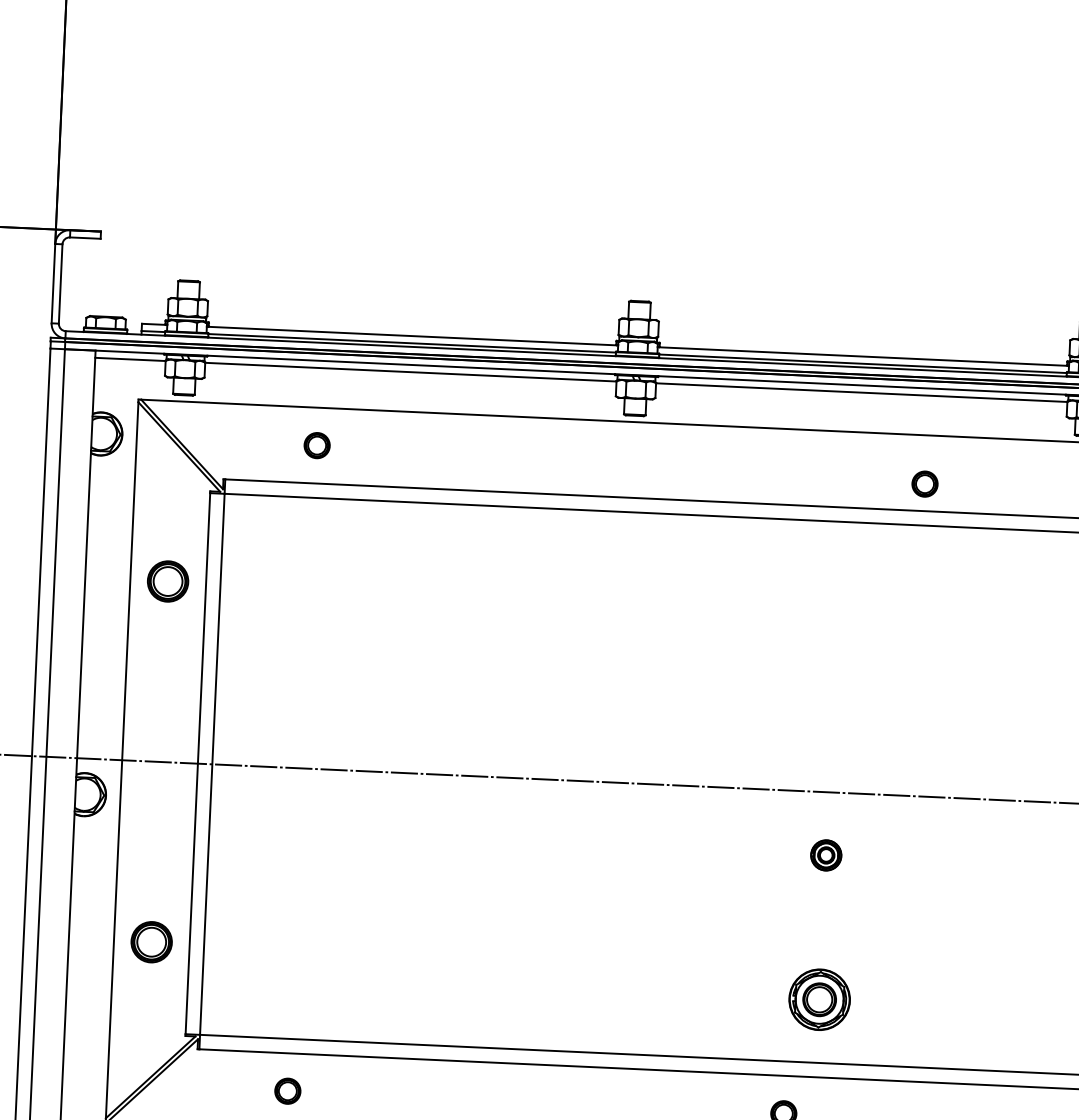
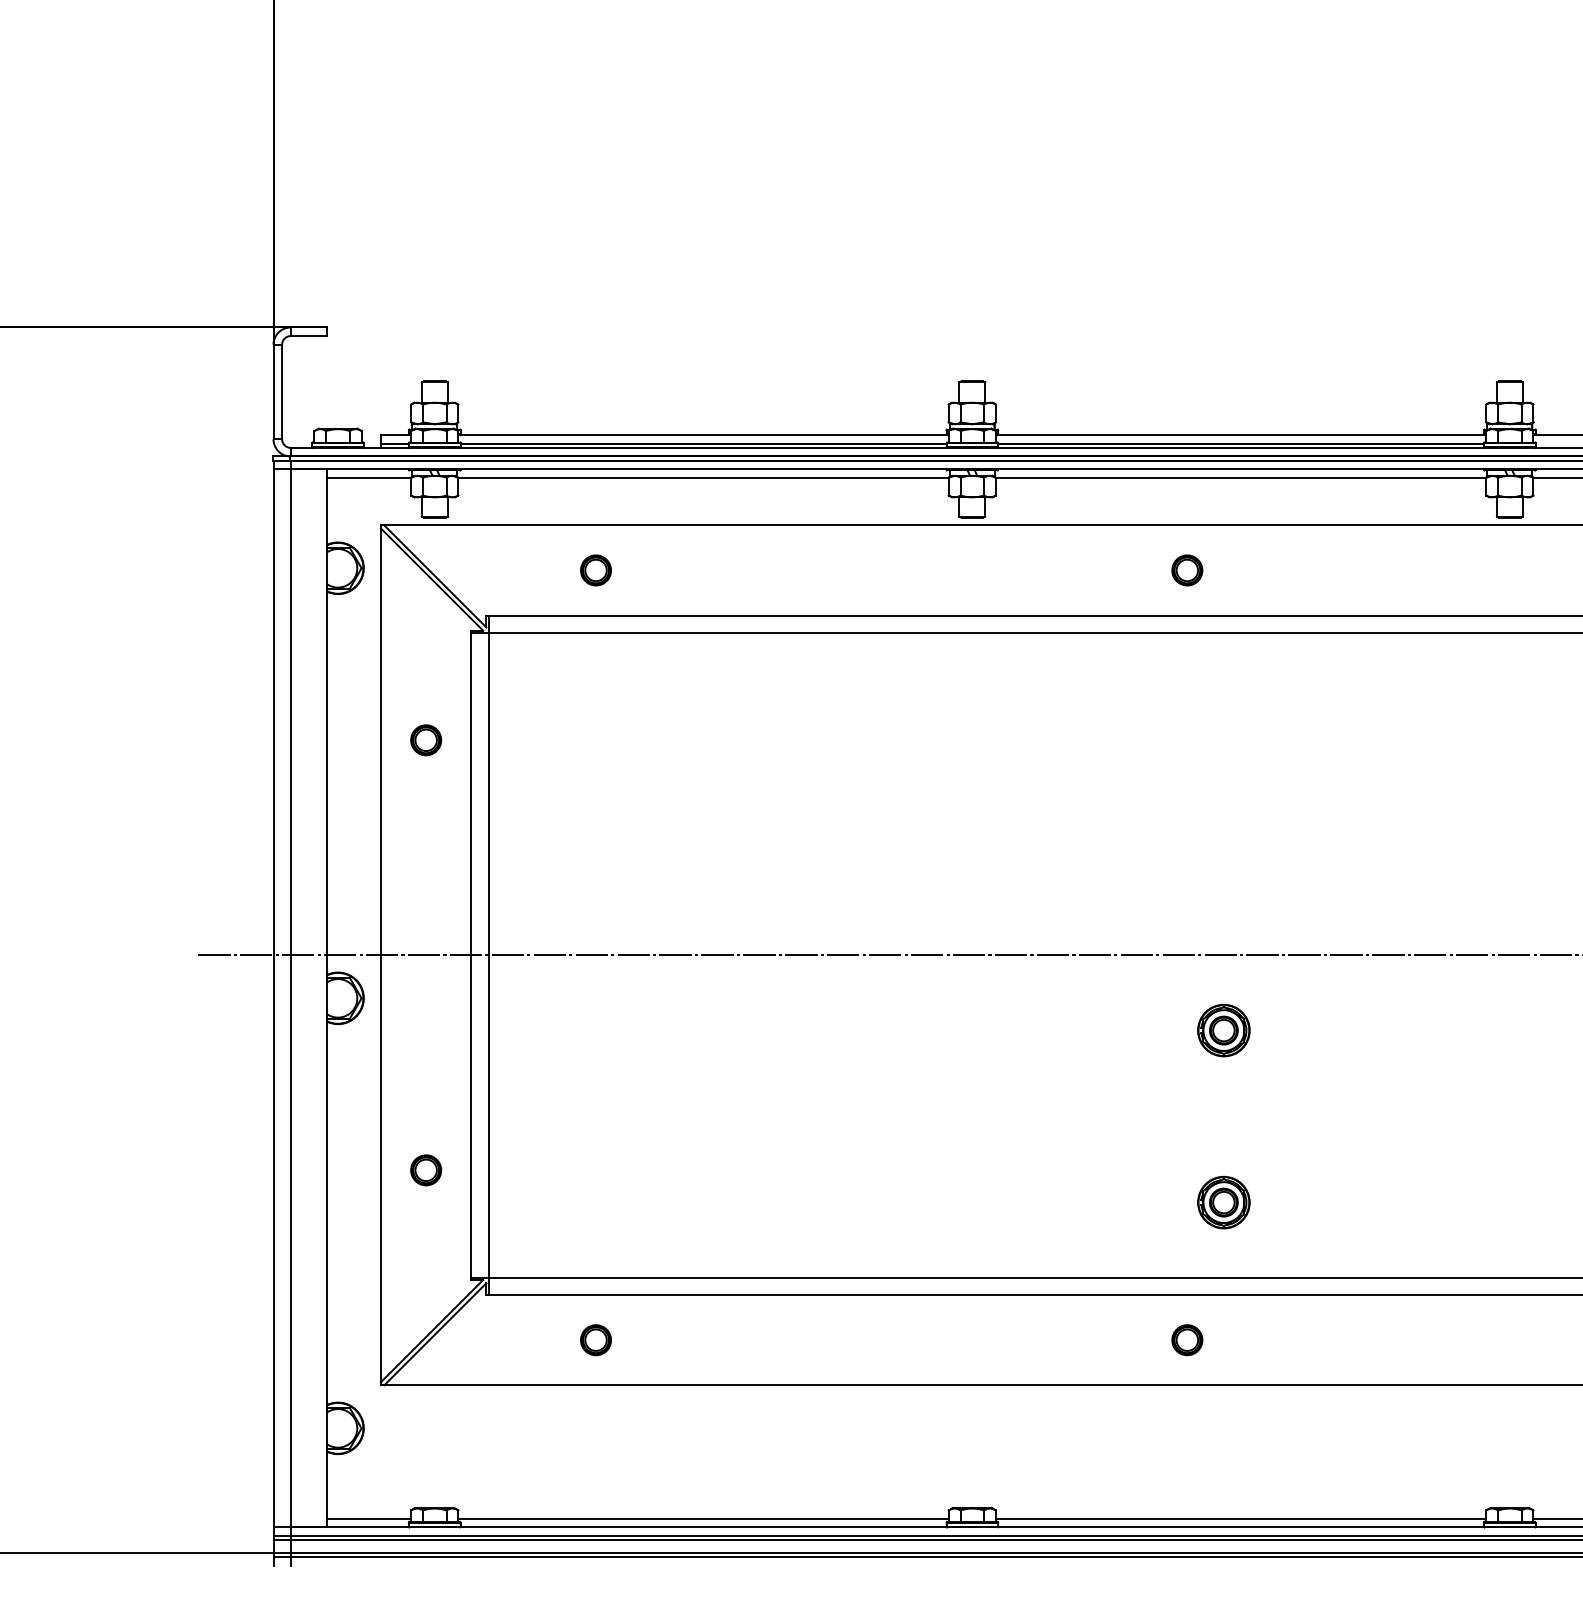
part: (925, 484) -> (1187, 570), moved
part: (168, 581) -> (426, 740), size x0.62
part: (825, 855) -> (1223, 1030), size x1.43
part: (152, 942) -> (426, 1170), size x0.62
part: (819, 999) -> (1223, 1202), size x0.71

